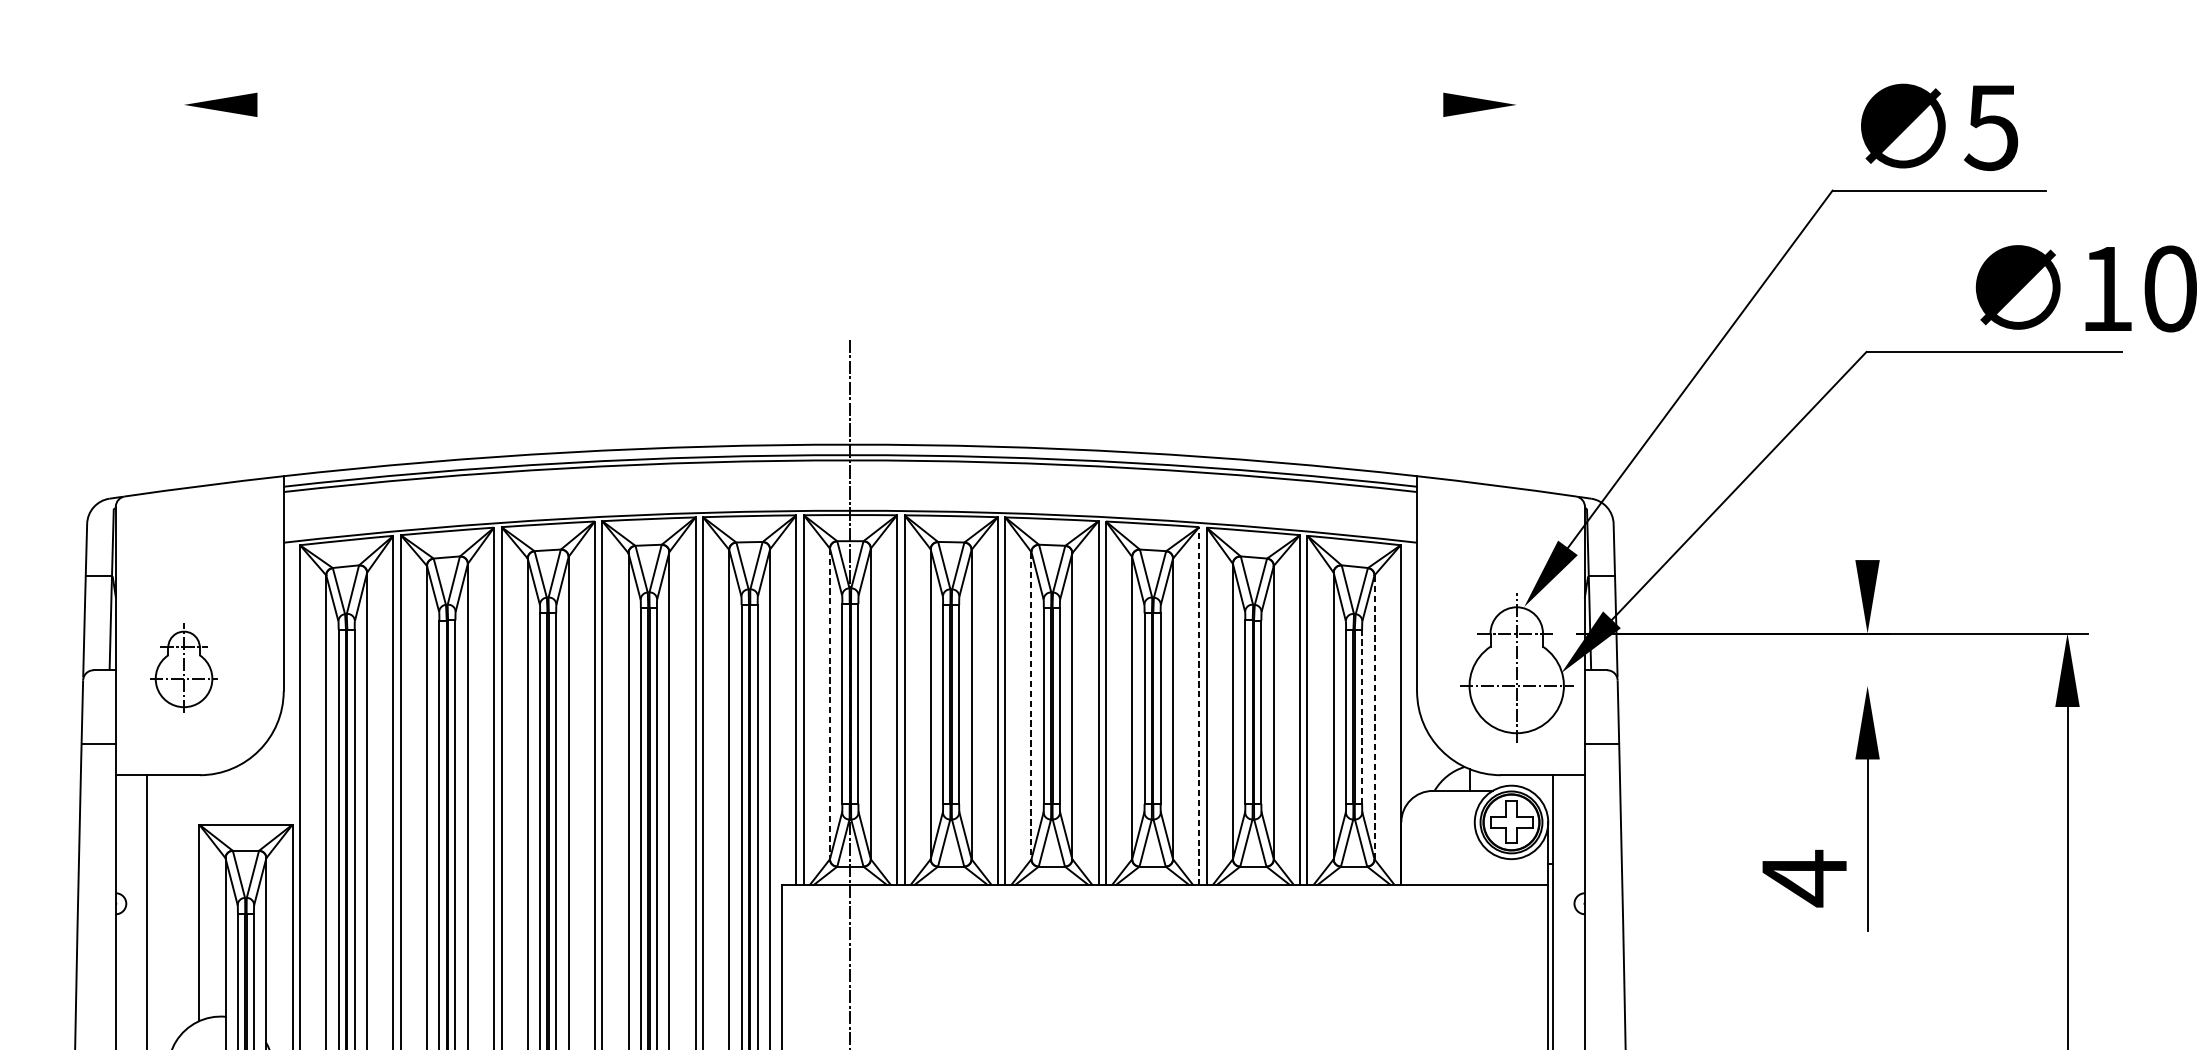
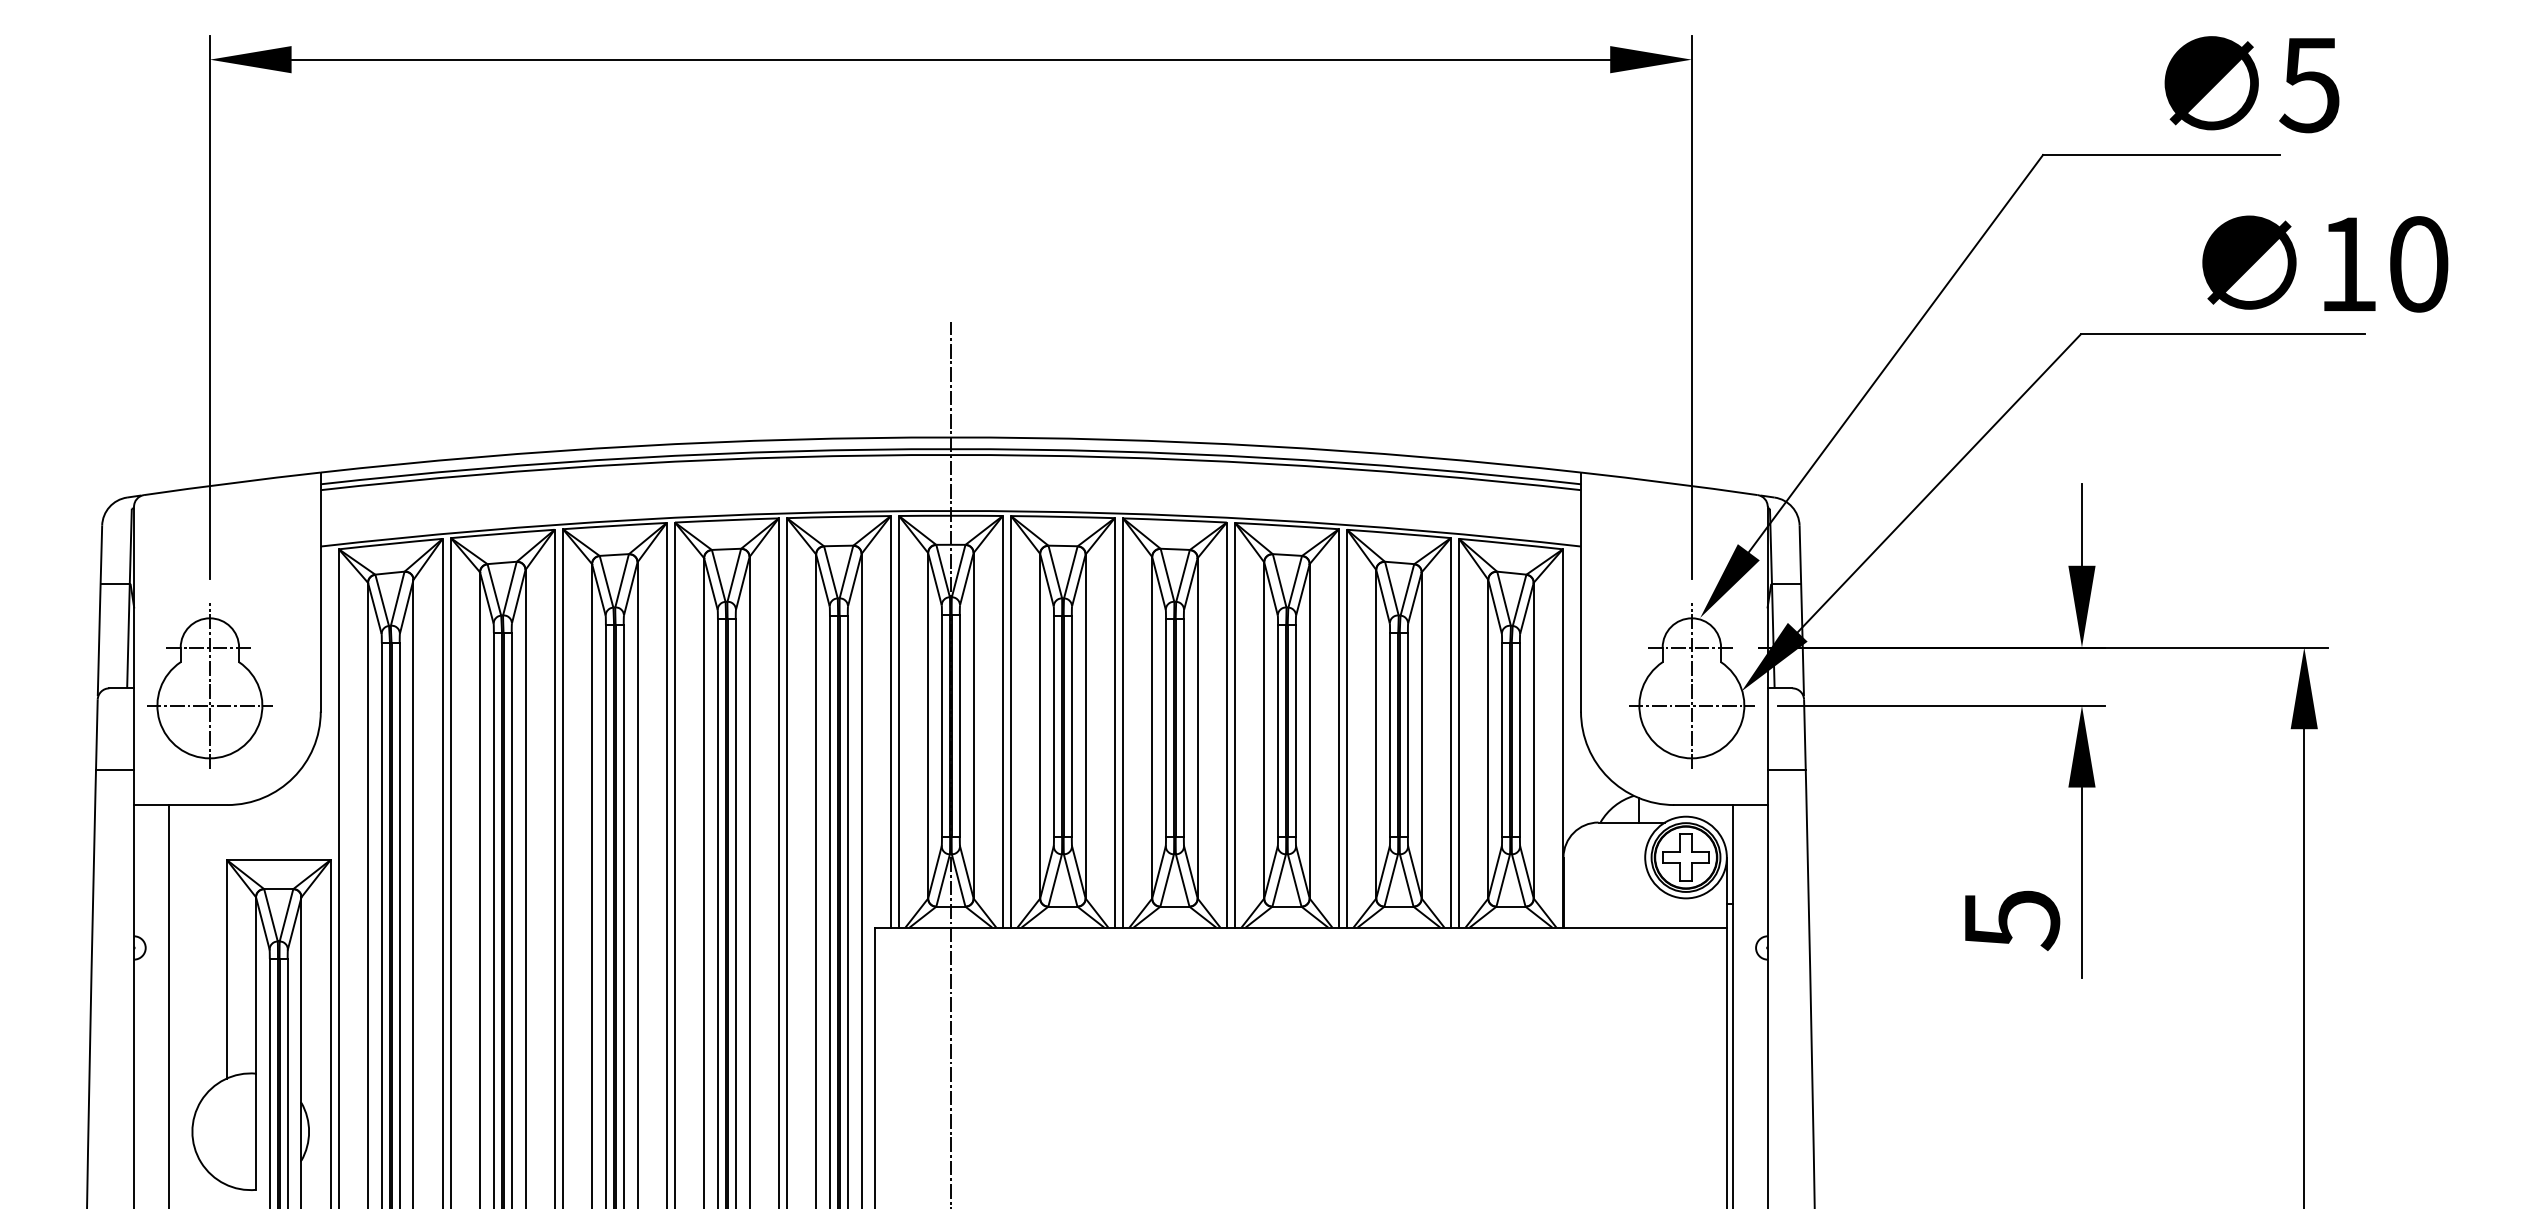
line: (850, 104) -> (950, 59), added
text: (1939, 127) -> (2251, 84), moved
line: (183, 327) -> (209, 307), added
line: (1516, 327) -> (1691, 307), added
line: (1867, 522) -> (2081, 524), added
part: (183, 667) -> (209, 685), size x1.67
line: (1741, 685) -> (1941, 705), added
line: (830, 703) -> (928, 725), dashed -> solid
line: (1031, 705) -> (1152, 727), dashed -> solid
line: (1198, 705) -> (1338, 727), dashed -> solid
line: (1361, 717) -> (1519, 740), dashed -> solid
line: (1374, 717) -> (1533, 740), dashed -> solid
text: (1805, 879) -> (2012, 920), 4 -> 5

